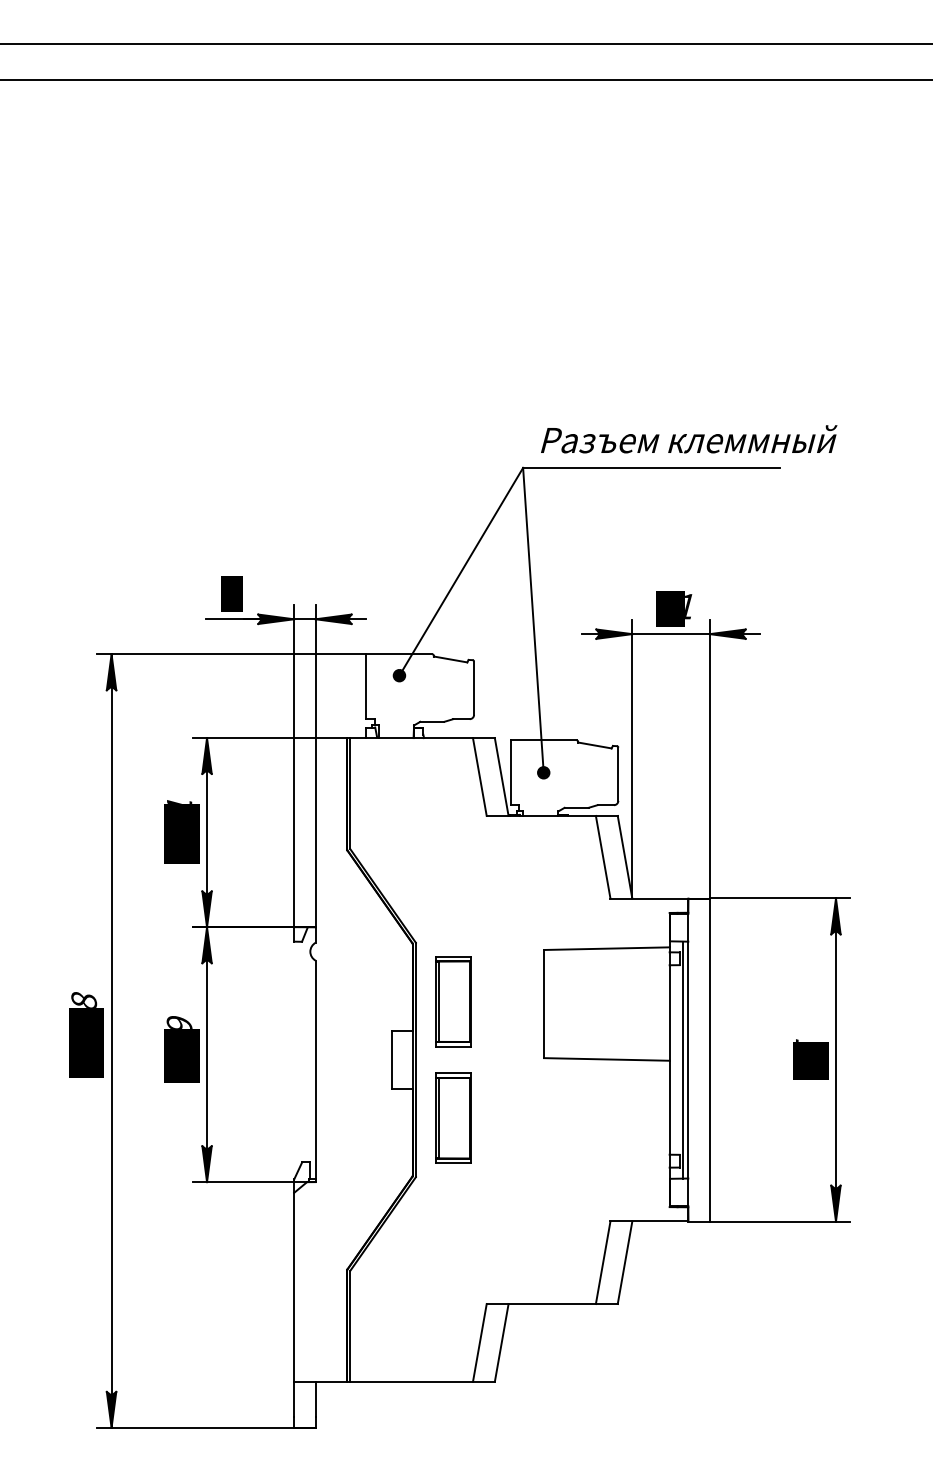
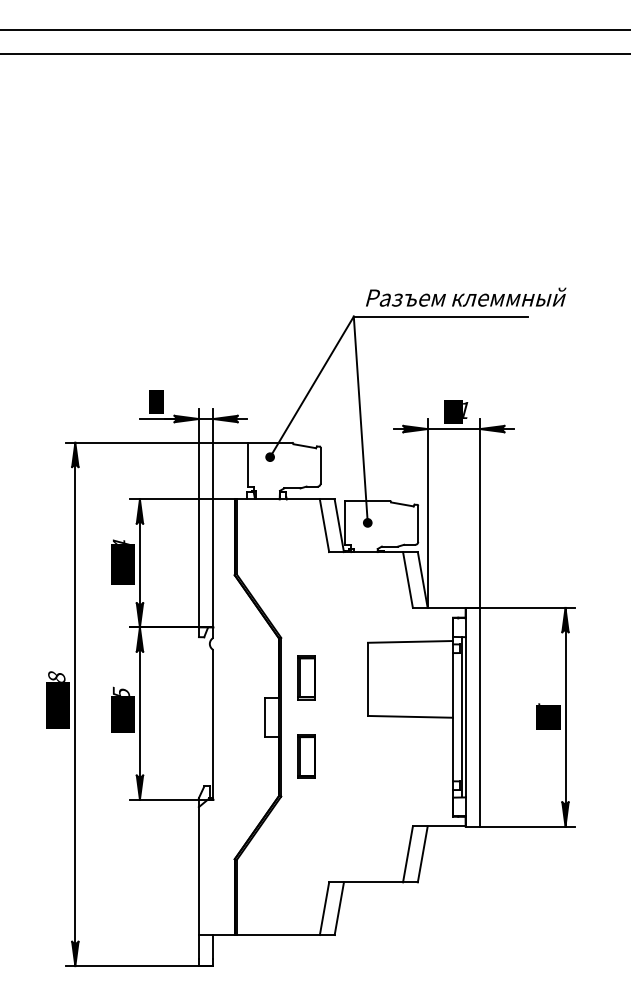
text: (178, 800) -> (120, 541), 16,1 -> 26,4
part: (453, 1001) -> (306, 677), size x0.71
text: (178, 1020) -> (120, 690), 35,9 -> 35,5
part: (453, 1118) -> (306, 756), size x0.71

